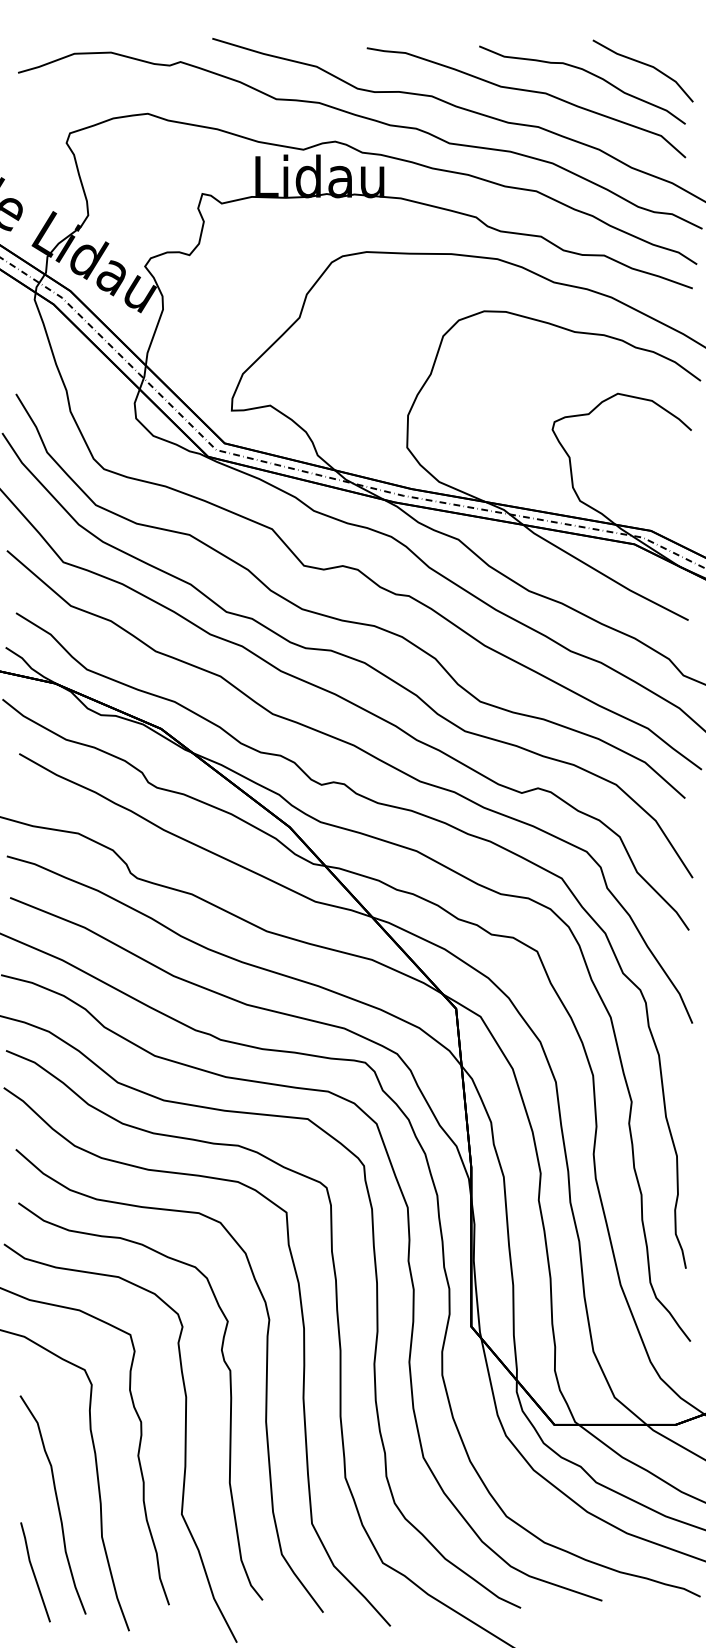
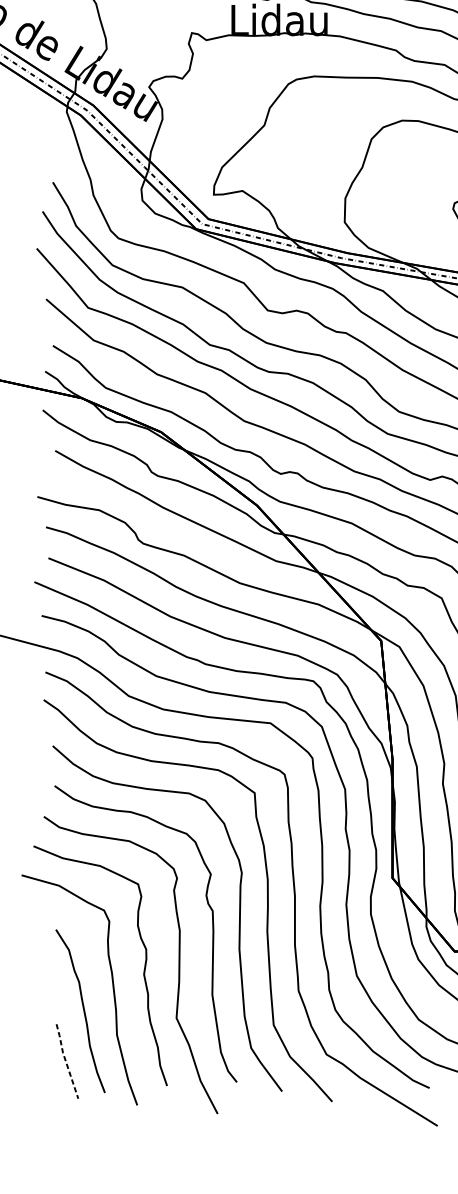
line: (33, 1571) -> (65, 1060), solid -> dashed

